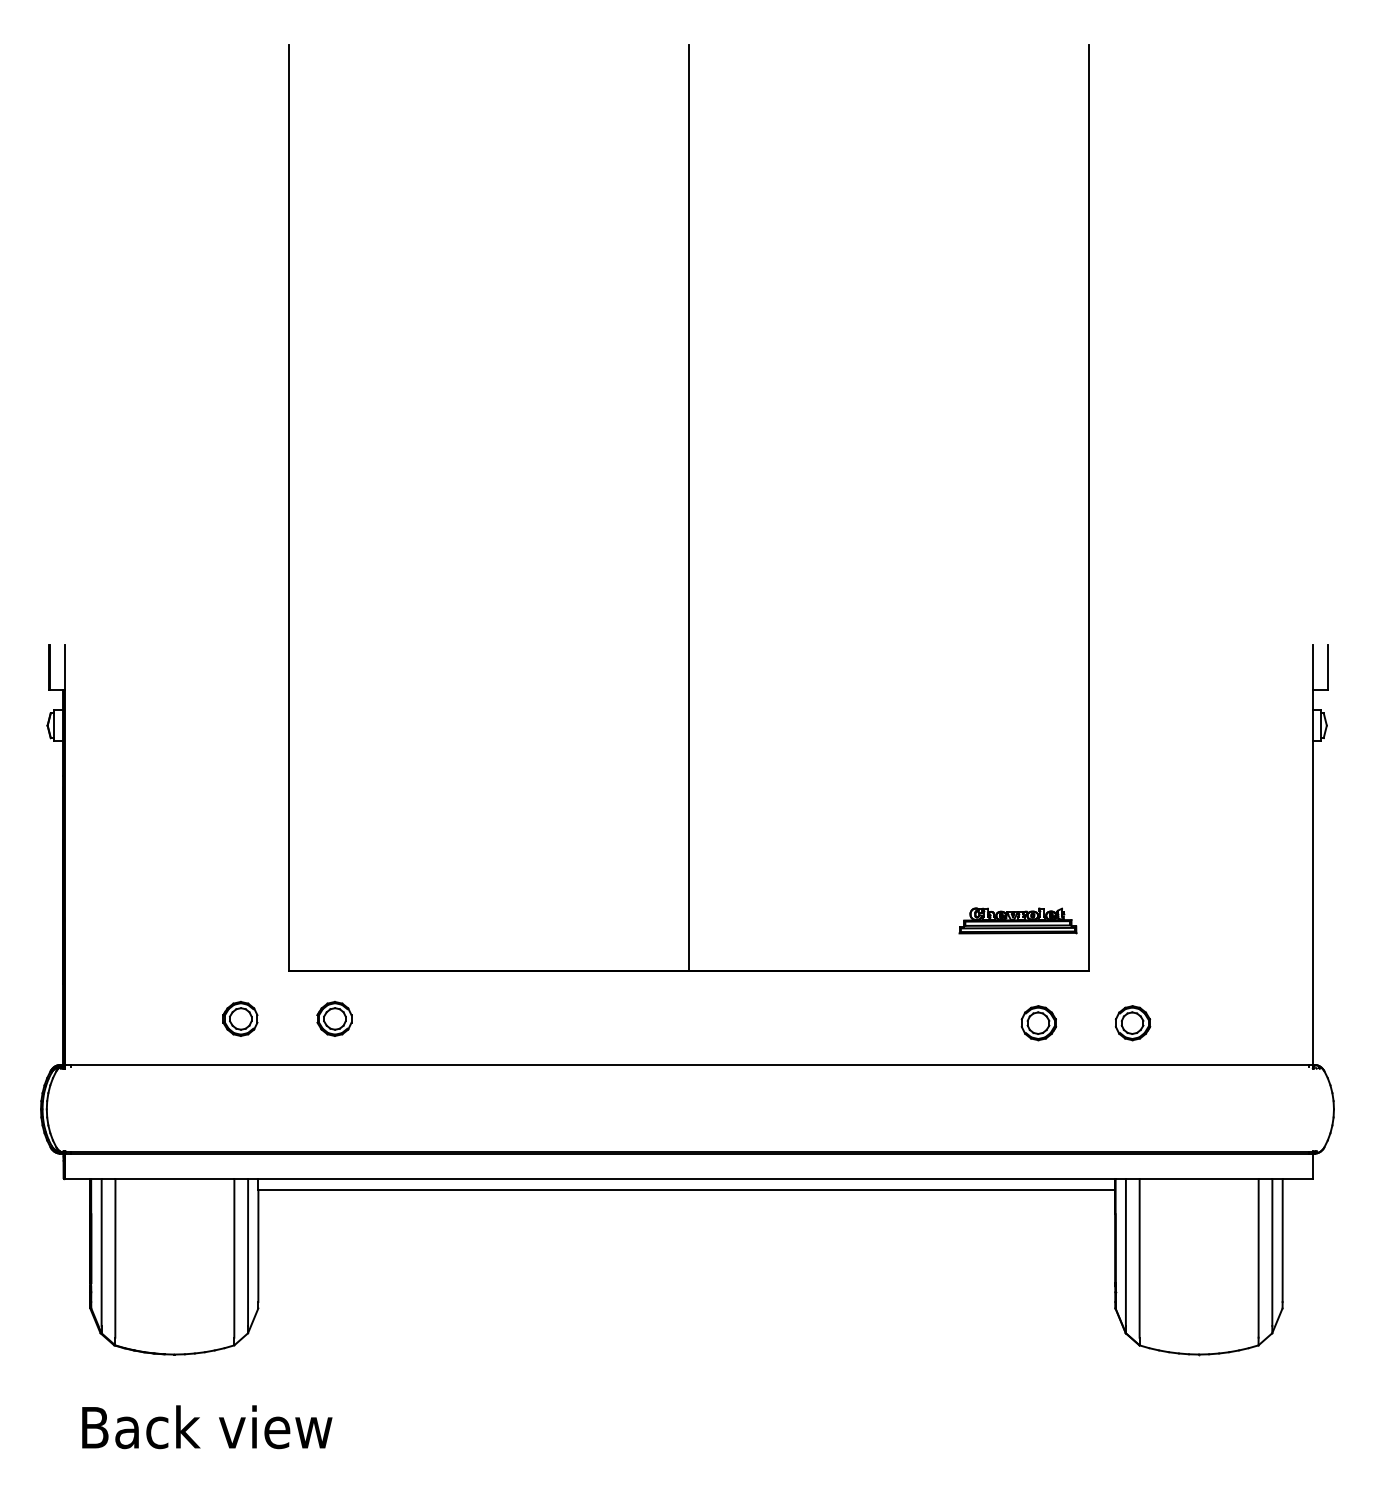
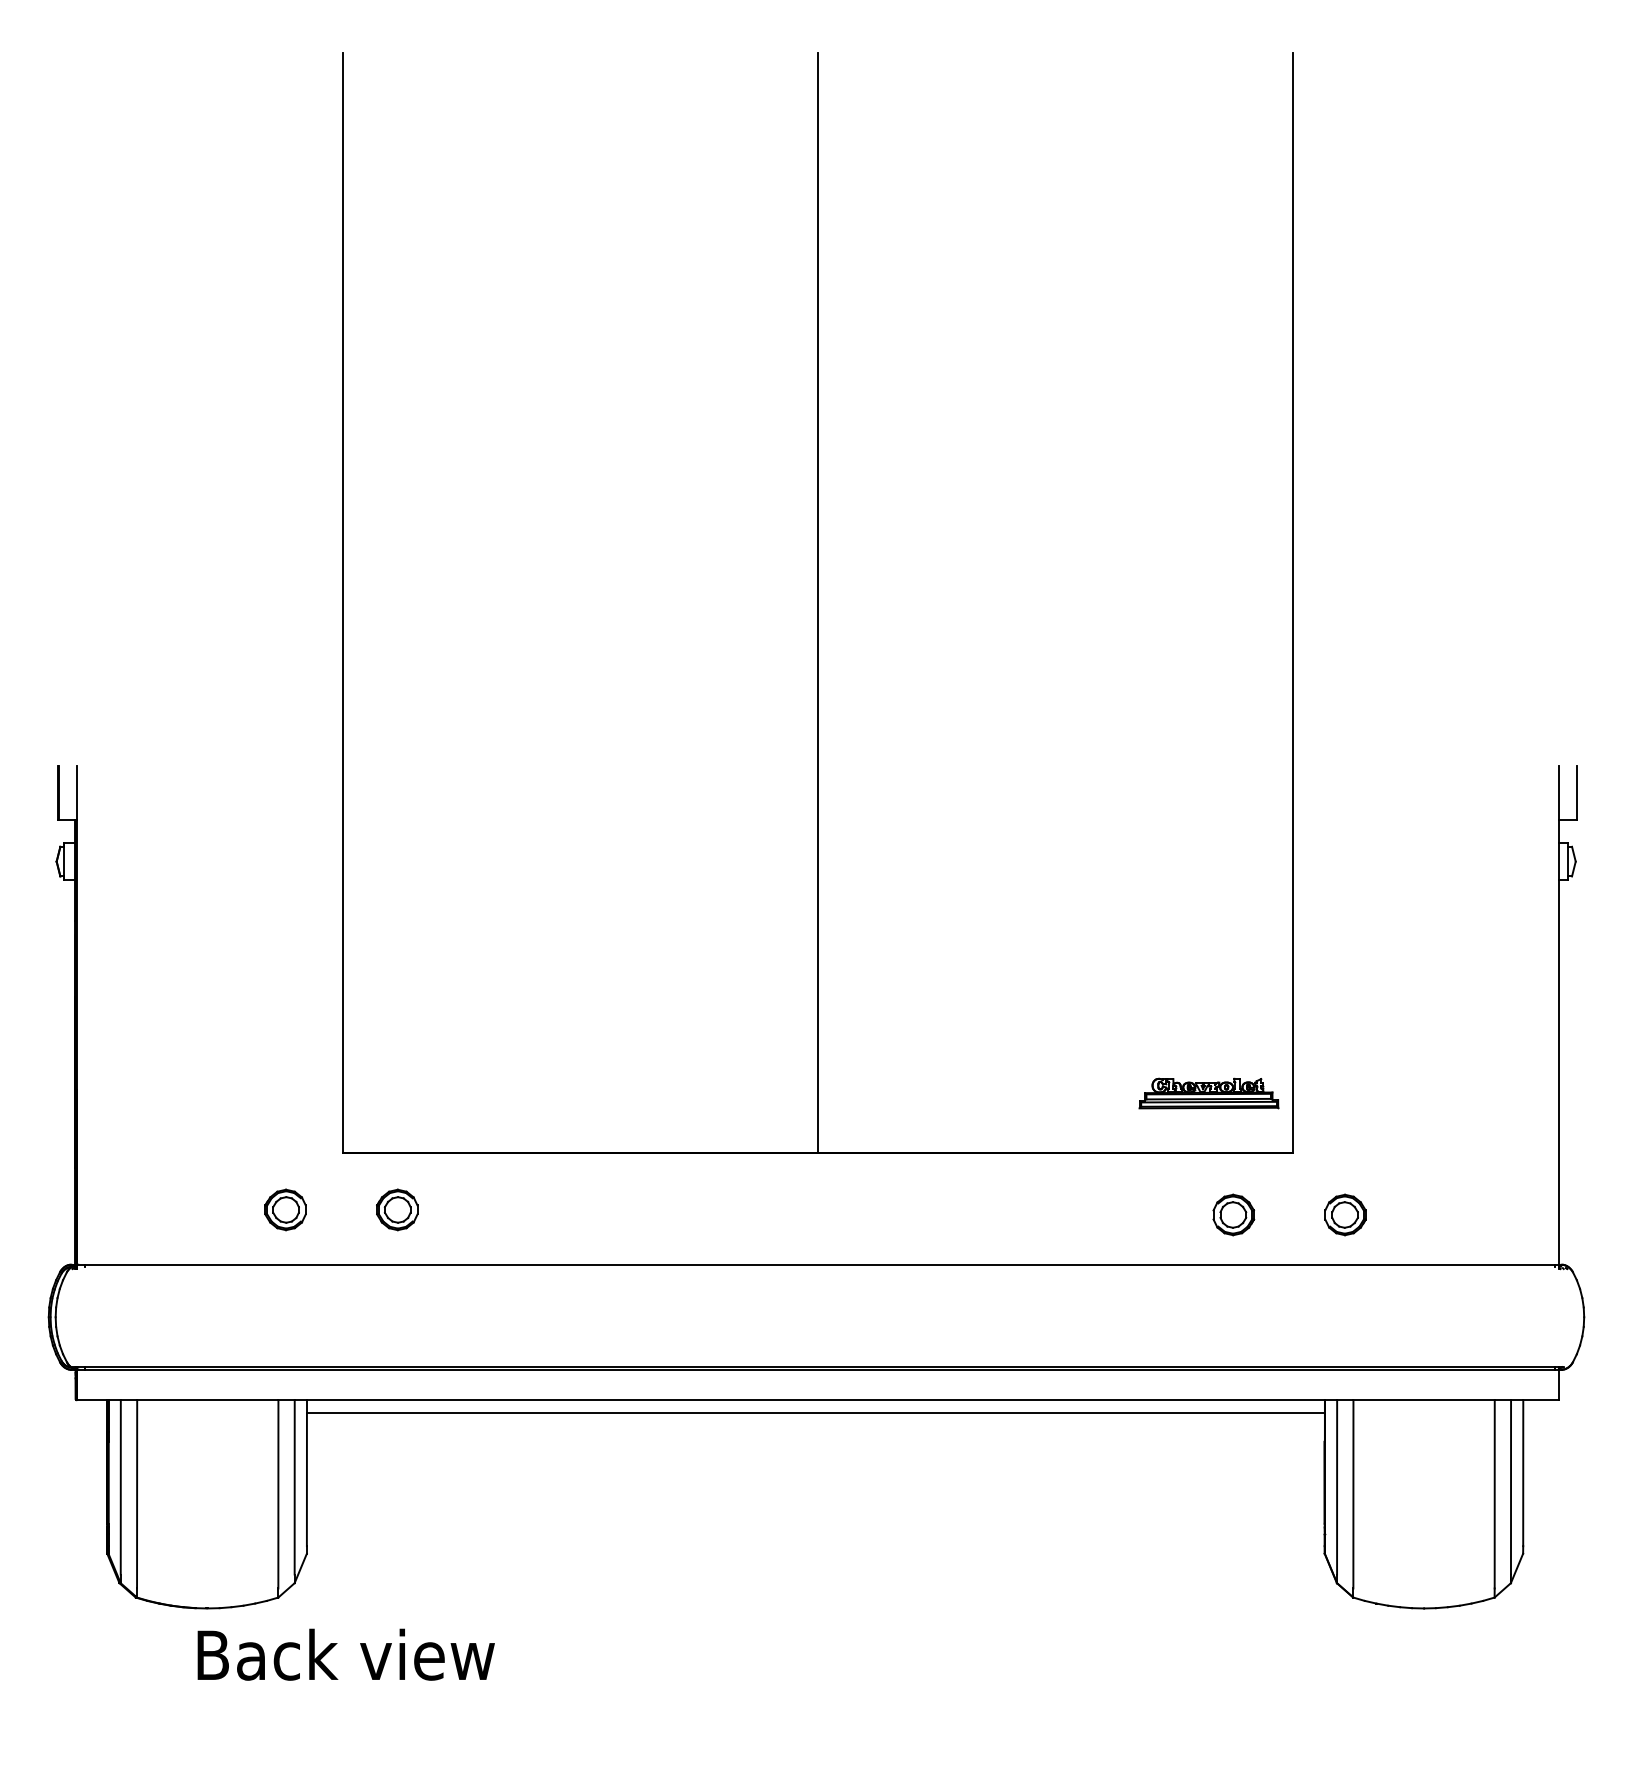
text: (206, 1426) -> (345, 1654), moved

